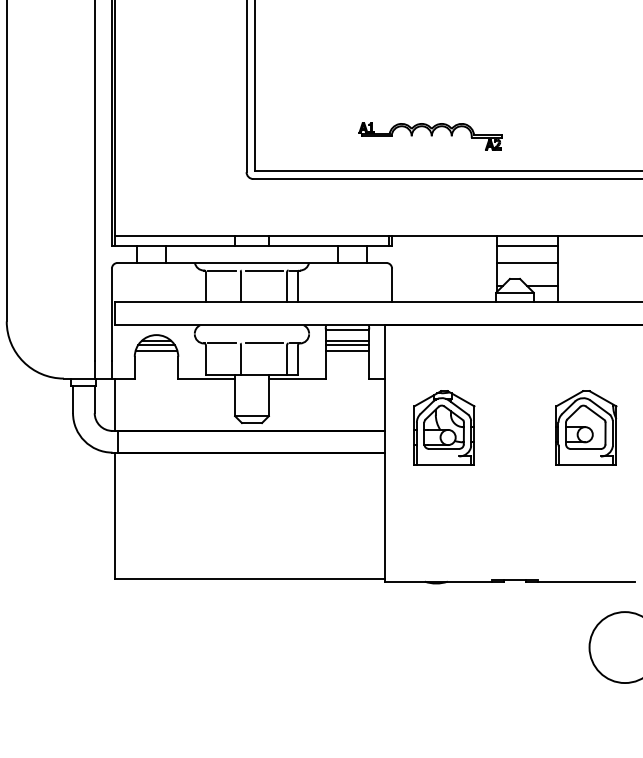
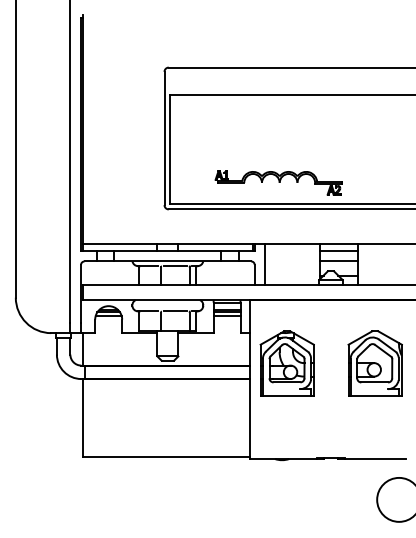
part: (430, 135) -> (278, 182), size x1.43
line: (409, 267) -> (265, 264), added
part: (443, 427) -> (286, 363), size x1.43
part: (585, 427) -> (374, 363), size x1.43

